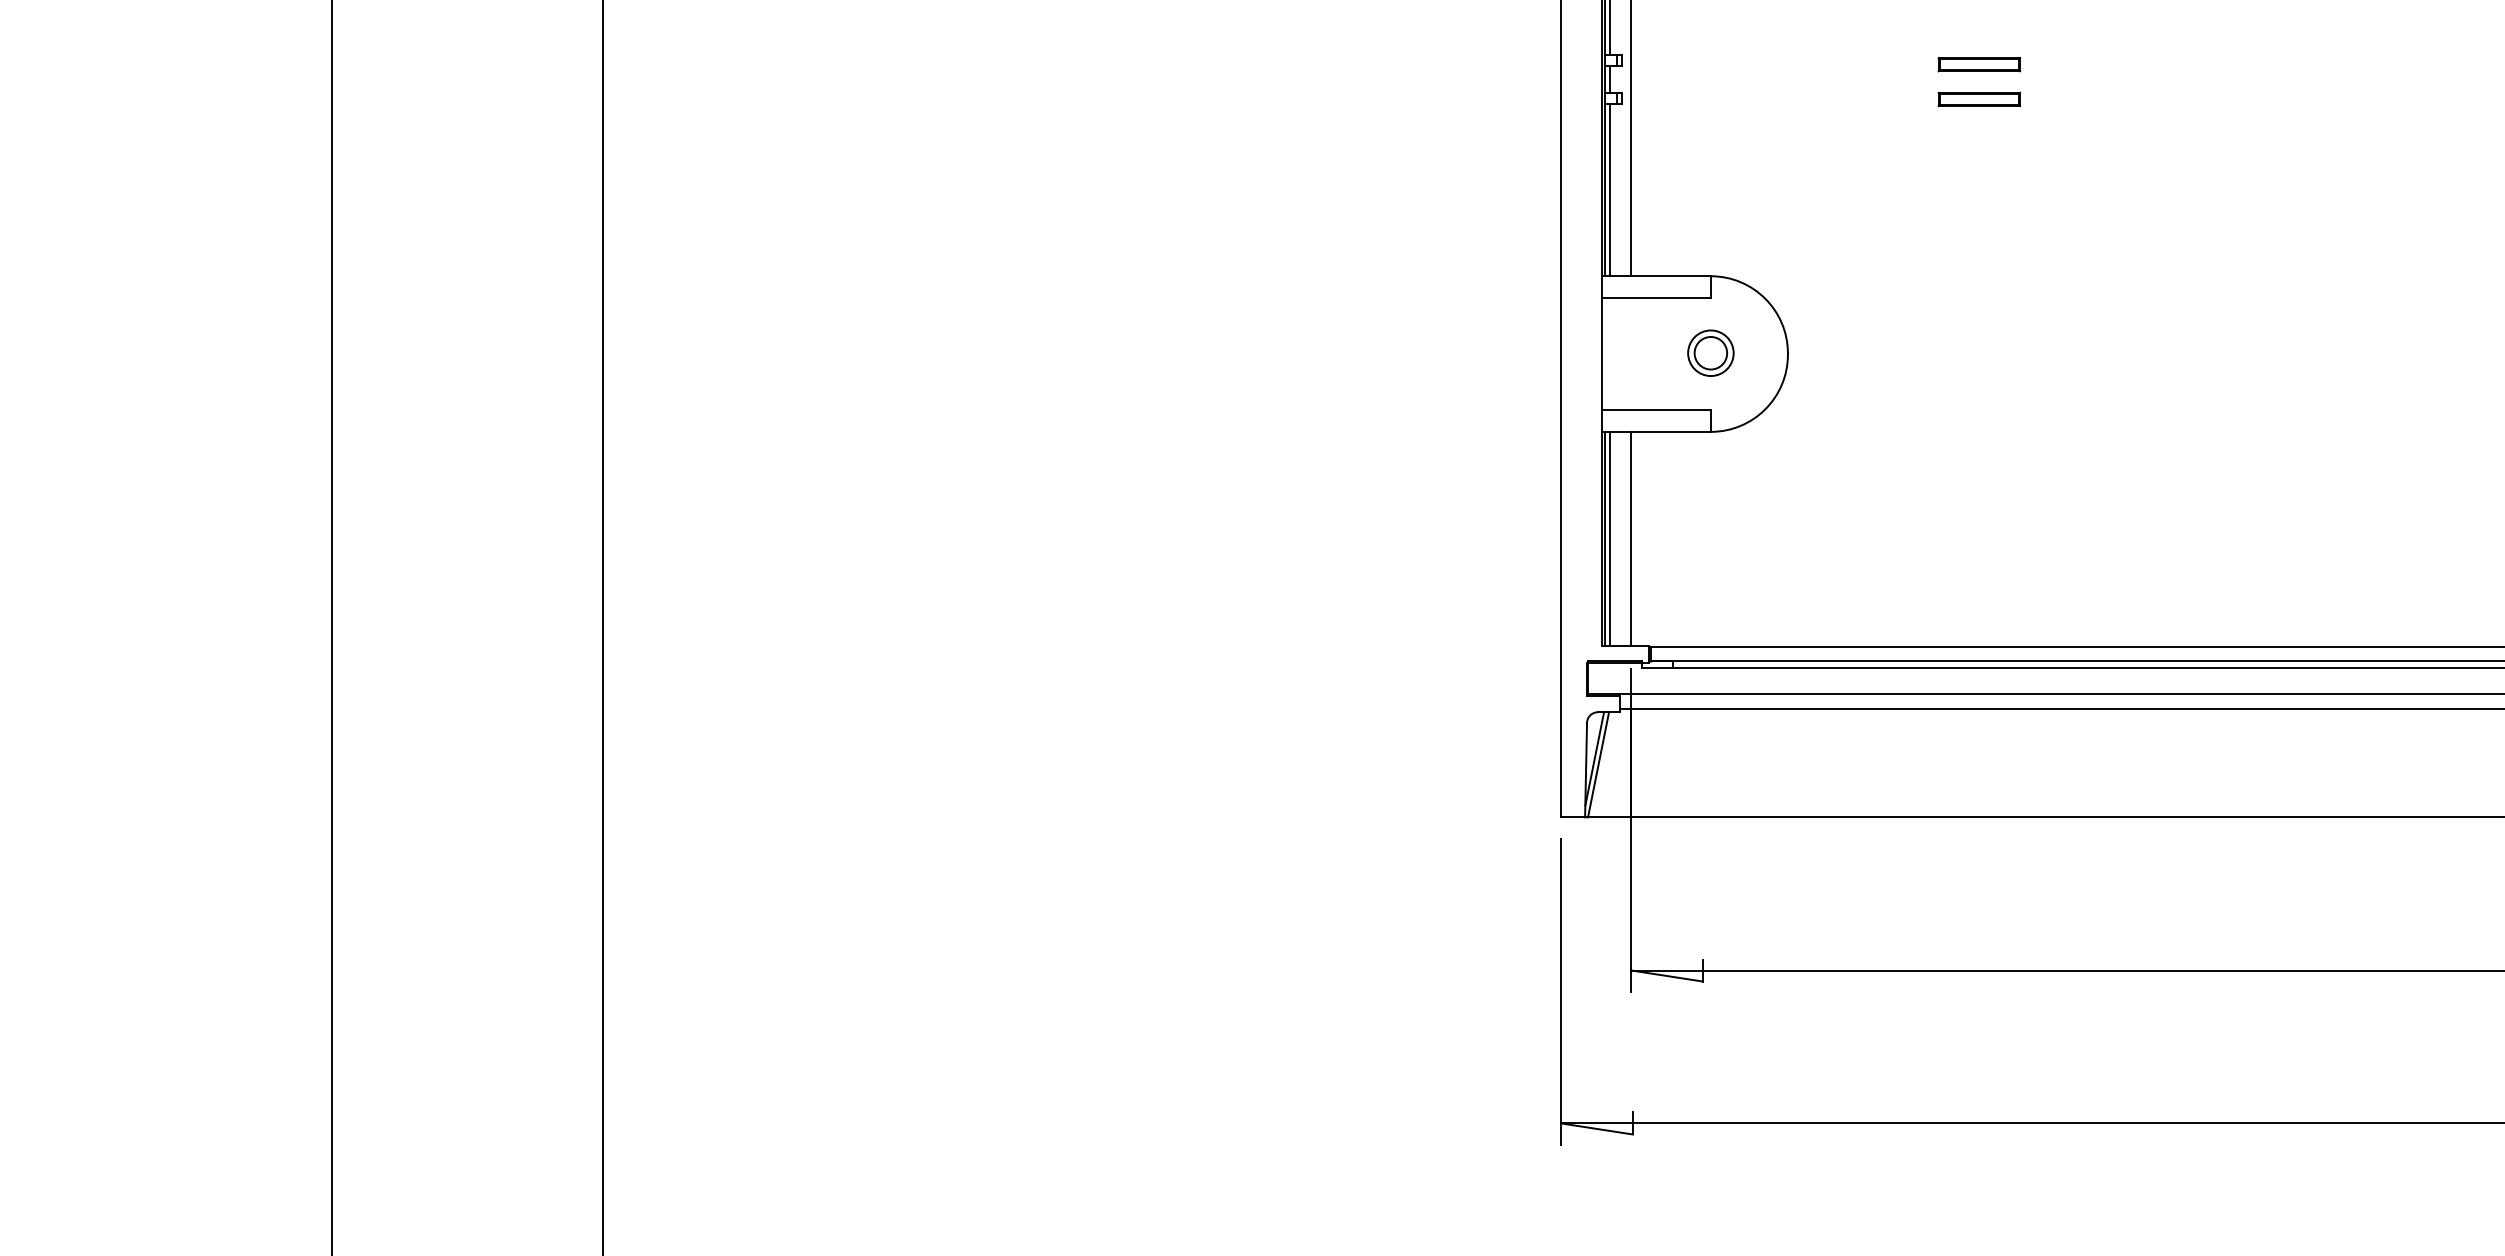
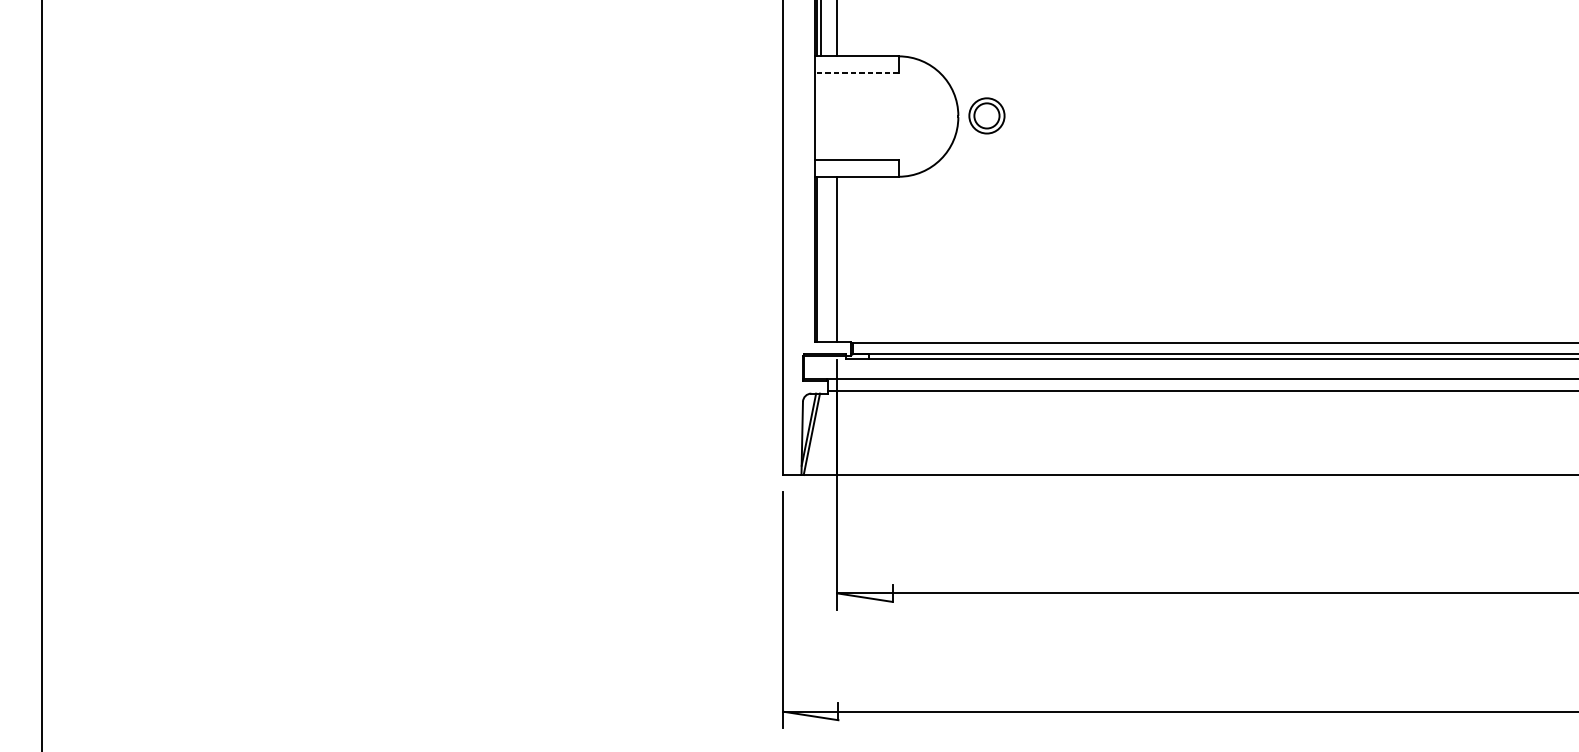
line: (1656, 297) -> (856, 72), solid -> dashed
part: (1710, 352) -> (986, 115), moved
line: (1609, 538) -> (820, 259), removed

